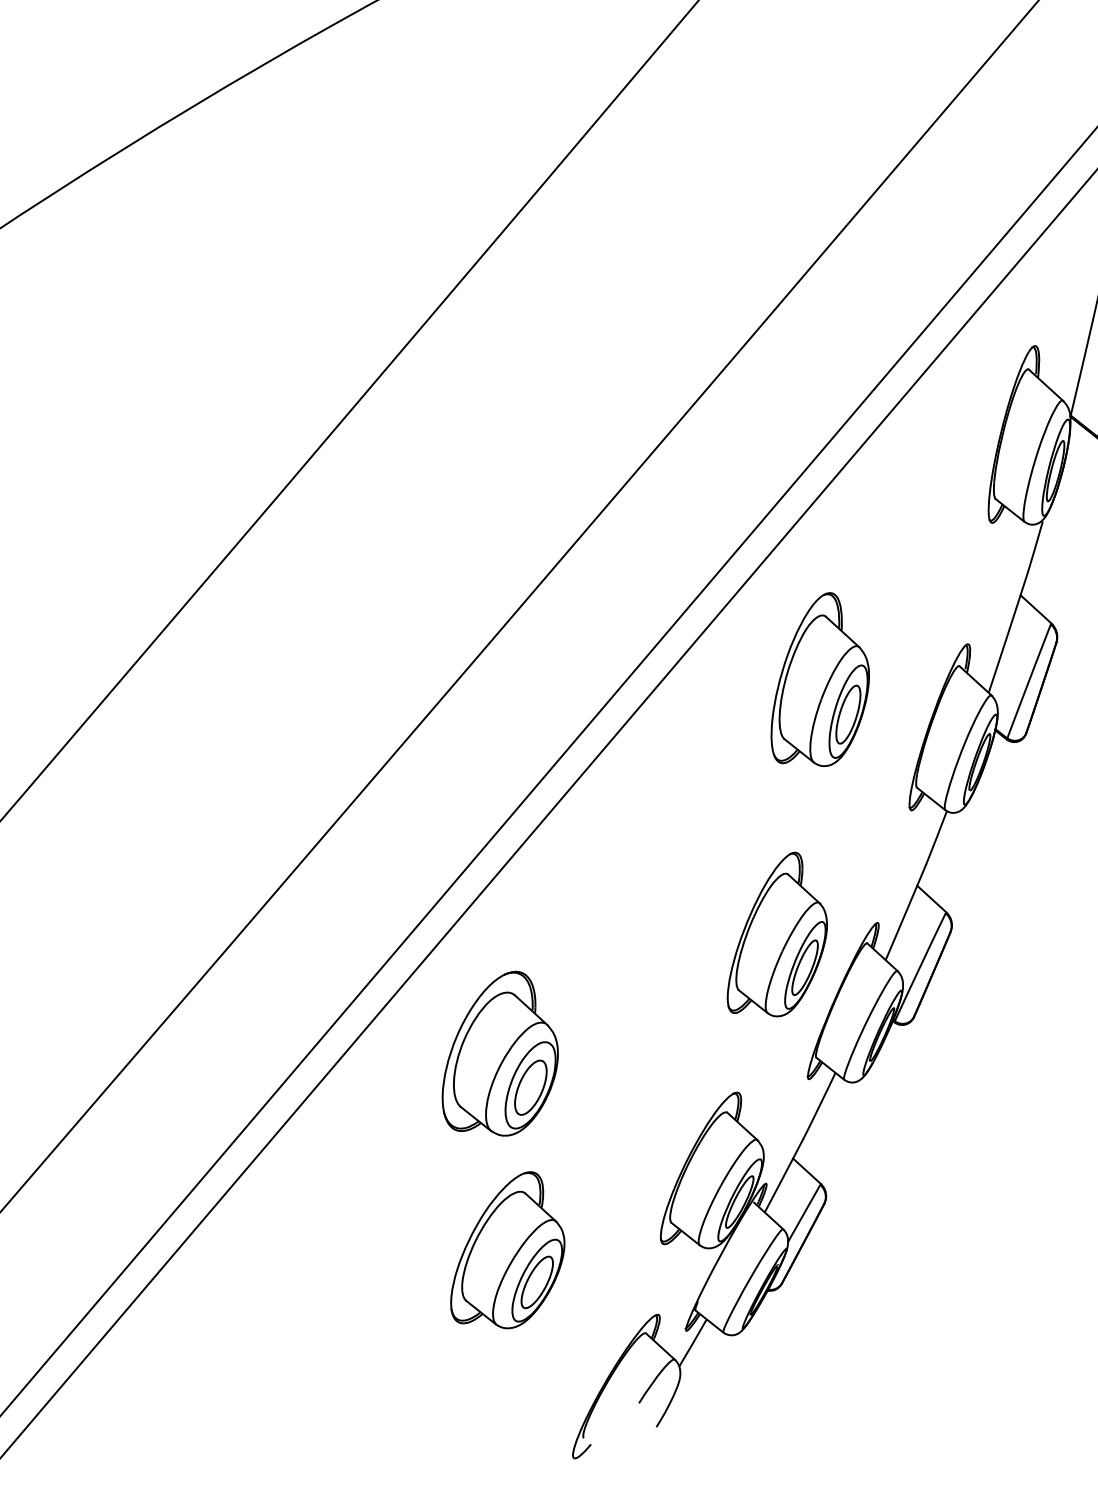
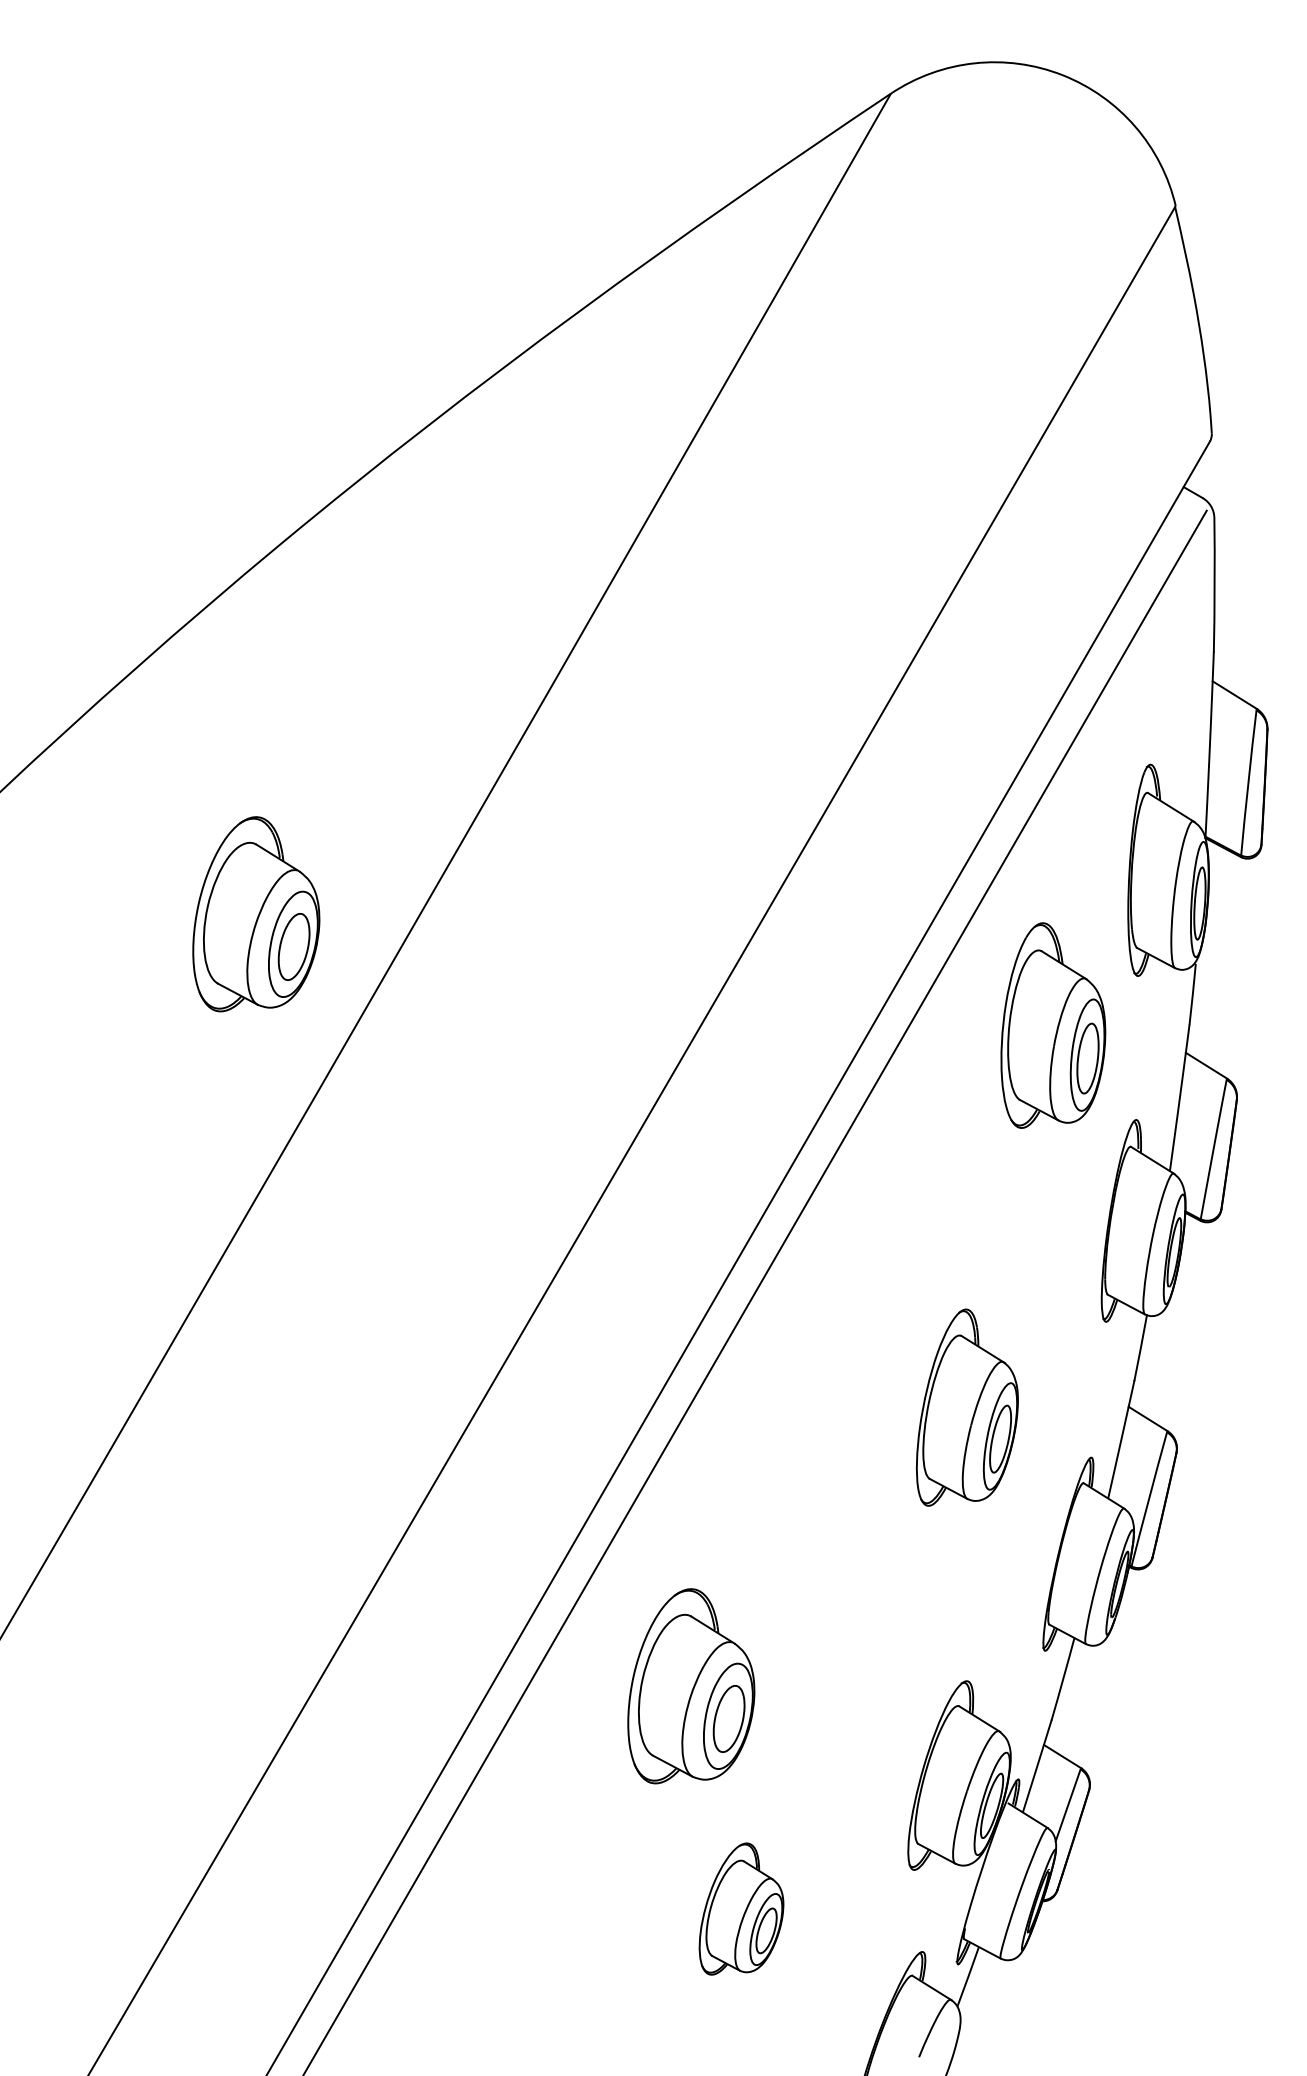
part: (256, 333) -> (256, 914), added
part: (824, 681) -> (1053, 1025), moved
part: (782, 935) -> (967, 1407), moved
part: (511, 1249) -> (741, 1908), size x0.7

